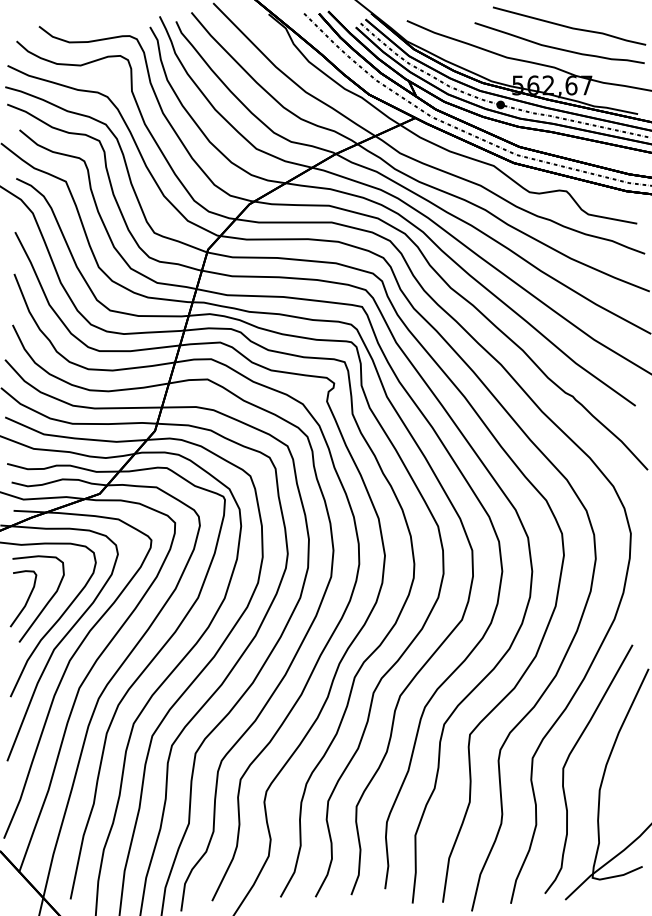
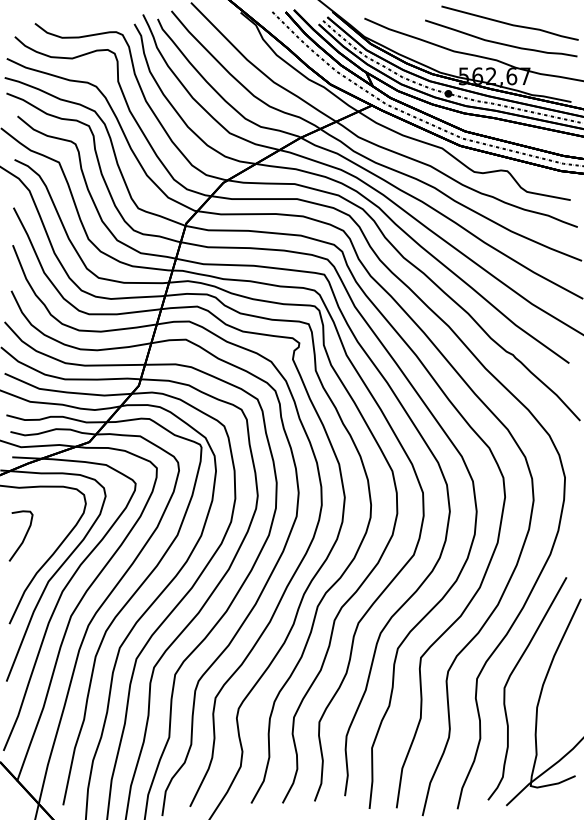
curve: (45, 604) -> (40, 541), removed

